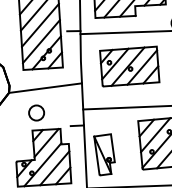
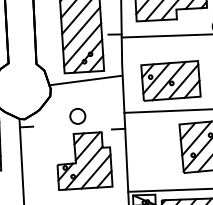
part: (129, 66) -> (170, 80), moved
line: (45, 88) -> (85, 80), moved
part: (104, 154) -> (145, 157), removed

